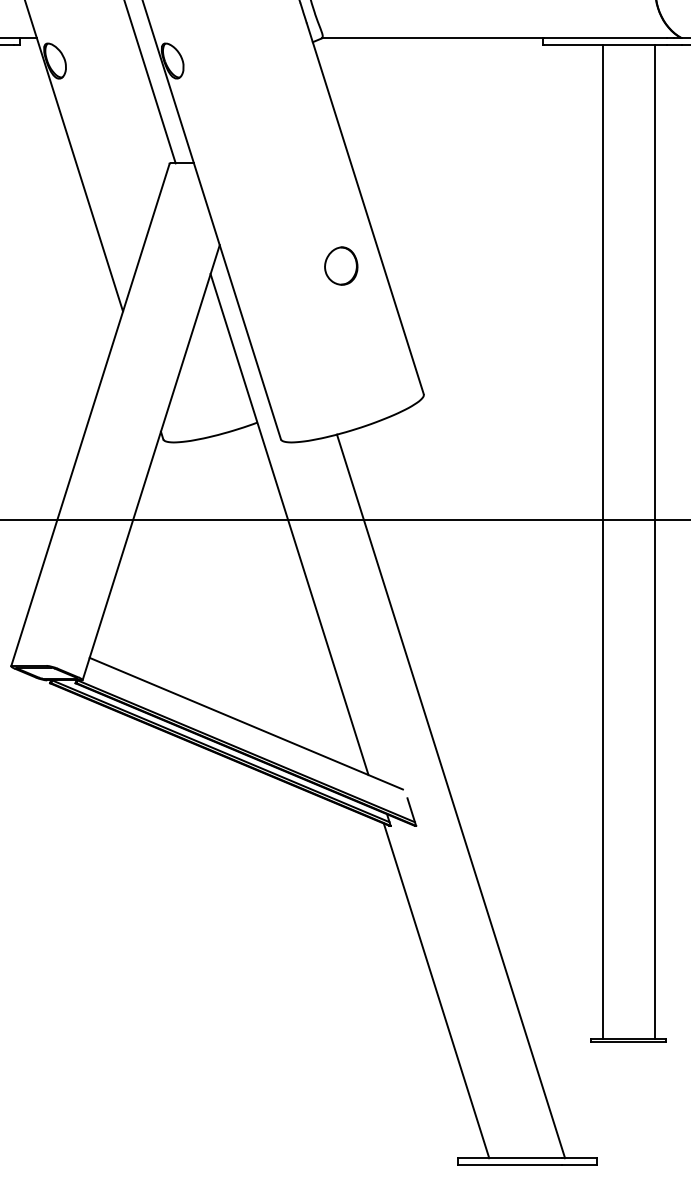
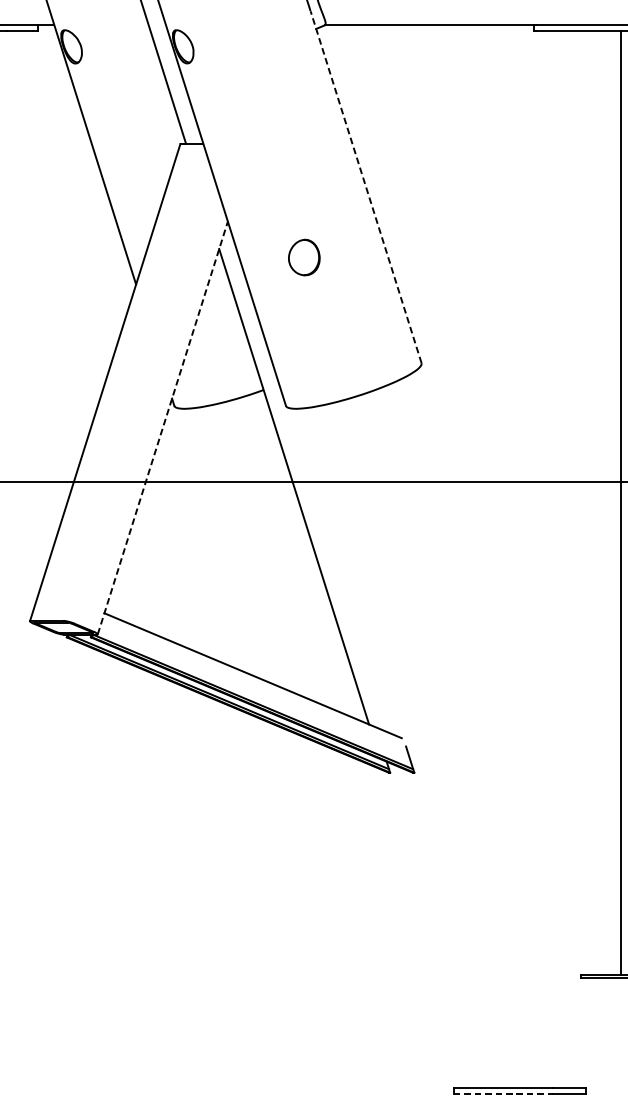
line: (365, 208) -> (366, 186), solid -> dashed
part: (341, 265) -> (304, 257), moved
line: (151, 462) -> (163, 427), solid -> dashed
line: (603, 541) -> (621, 502), moved
line: (450, 796) -> (446, 744), removed
line: (436, 990) -> (433, 928), removed
line: (510, 1164) -> (503, 1094), solid -> dashed

